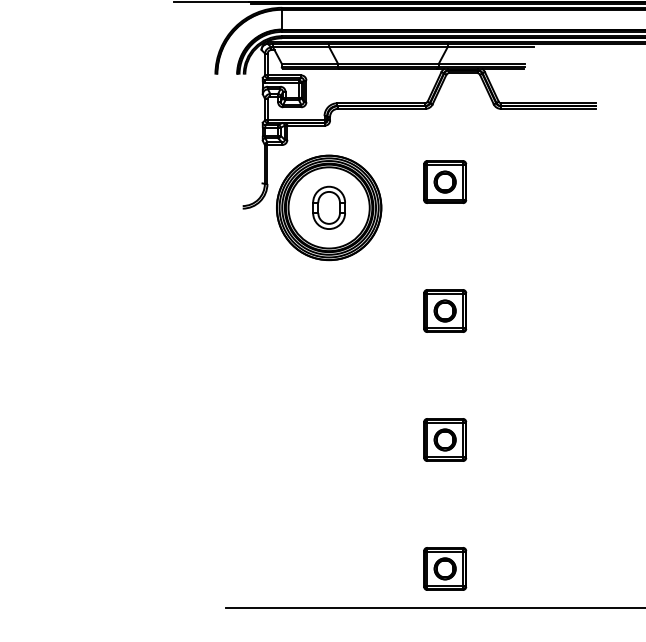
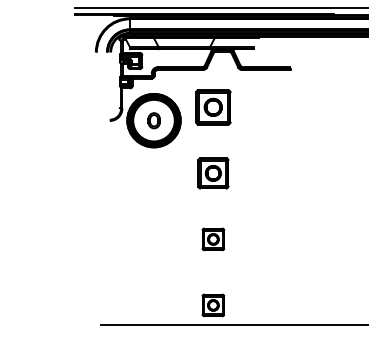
part: (445, 182) -> (213, 107), size x1.6
part: (330, 207) -> (154, 120), size x0.7
part: (445, 311) -> (213, 173), size x1.4

